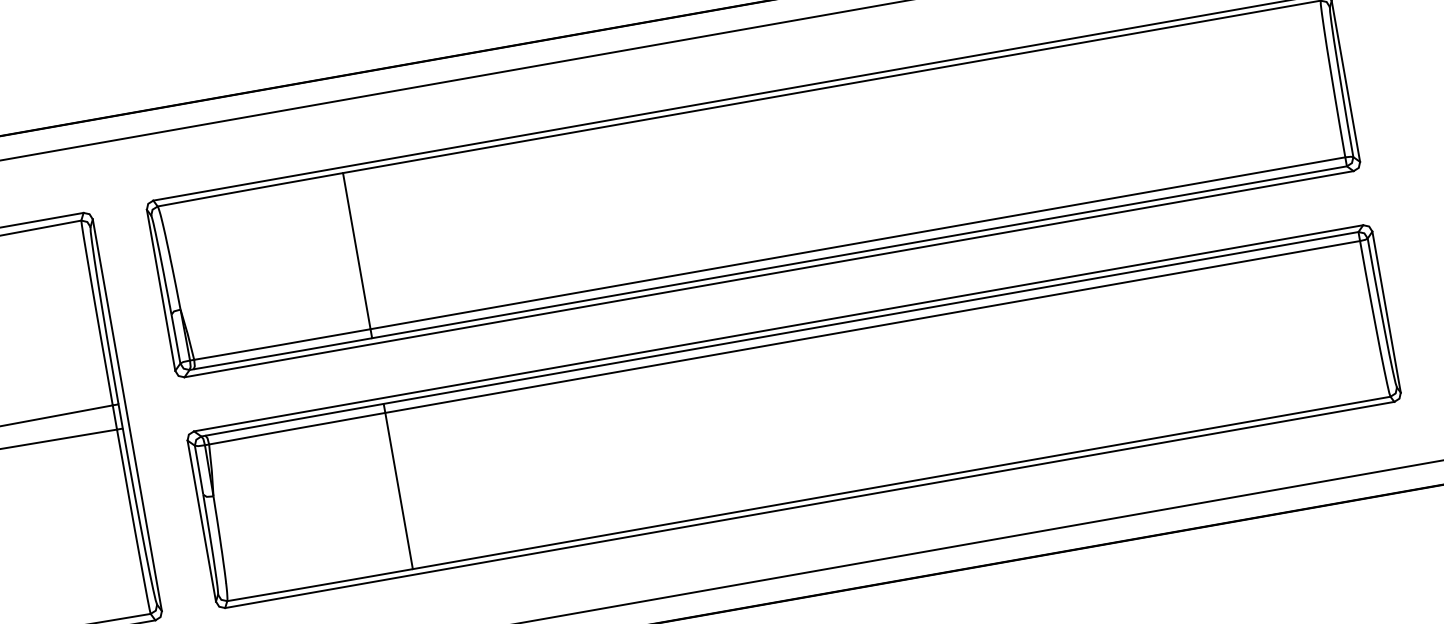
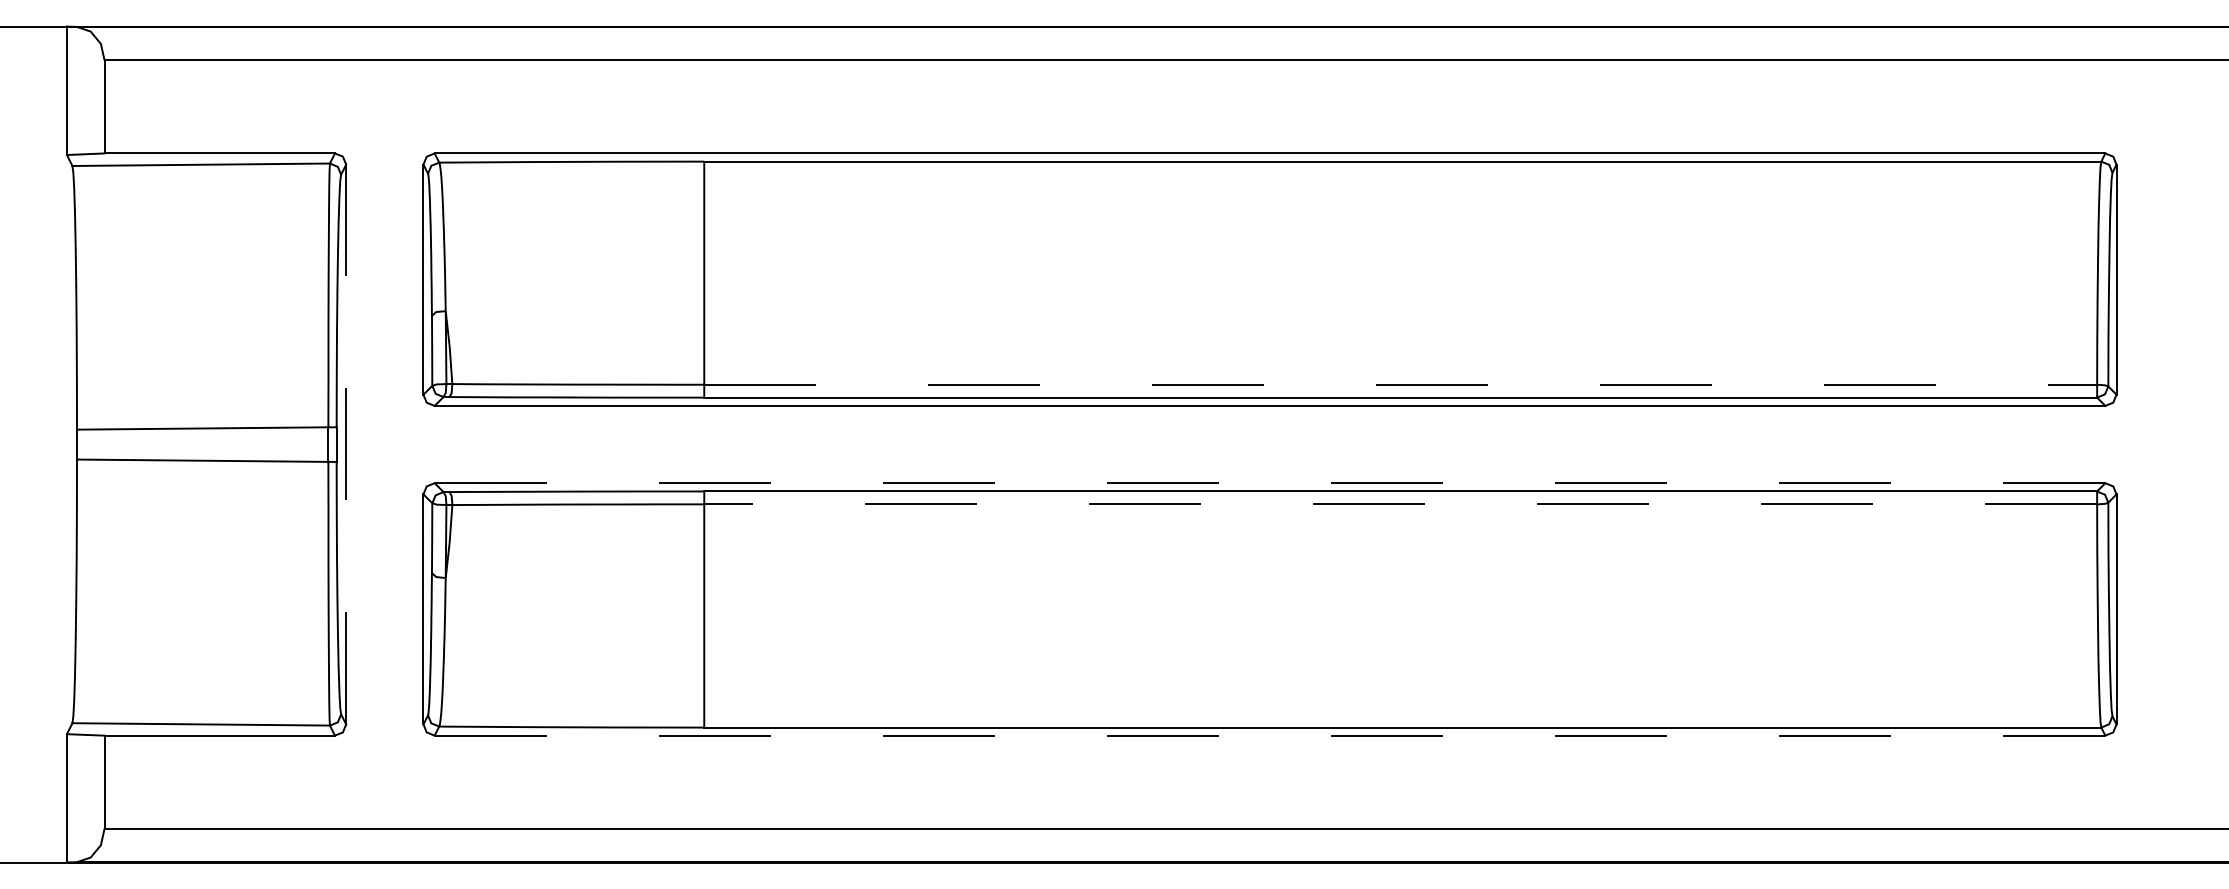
line: (858, 243) -> (1401, 384), solid -> dashed
line: (872, 327) -> (1400, 504), solid -> dashed
line: (779, 328) -> (1270, 483), solid -> dashed
line: (127, 415) -> (346, 444), solid -> dashed
line: (810, 504) -> (1270, 735), solid -> dashed

